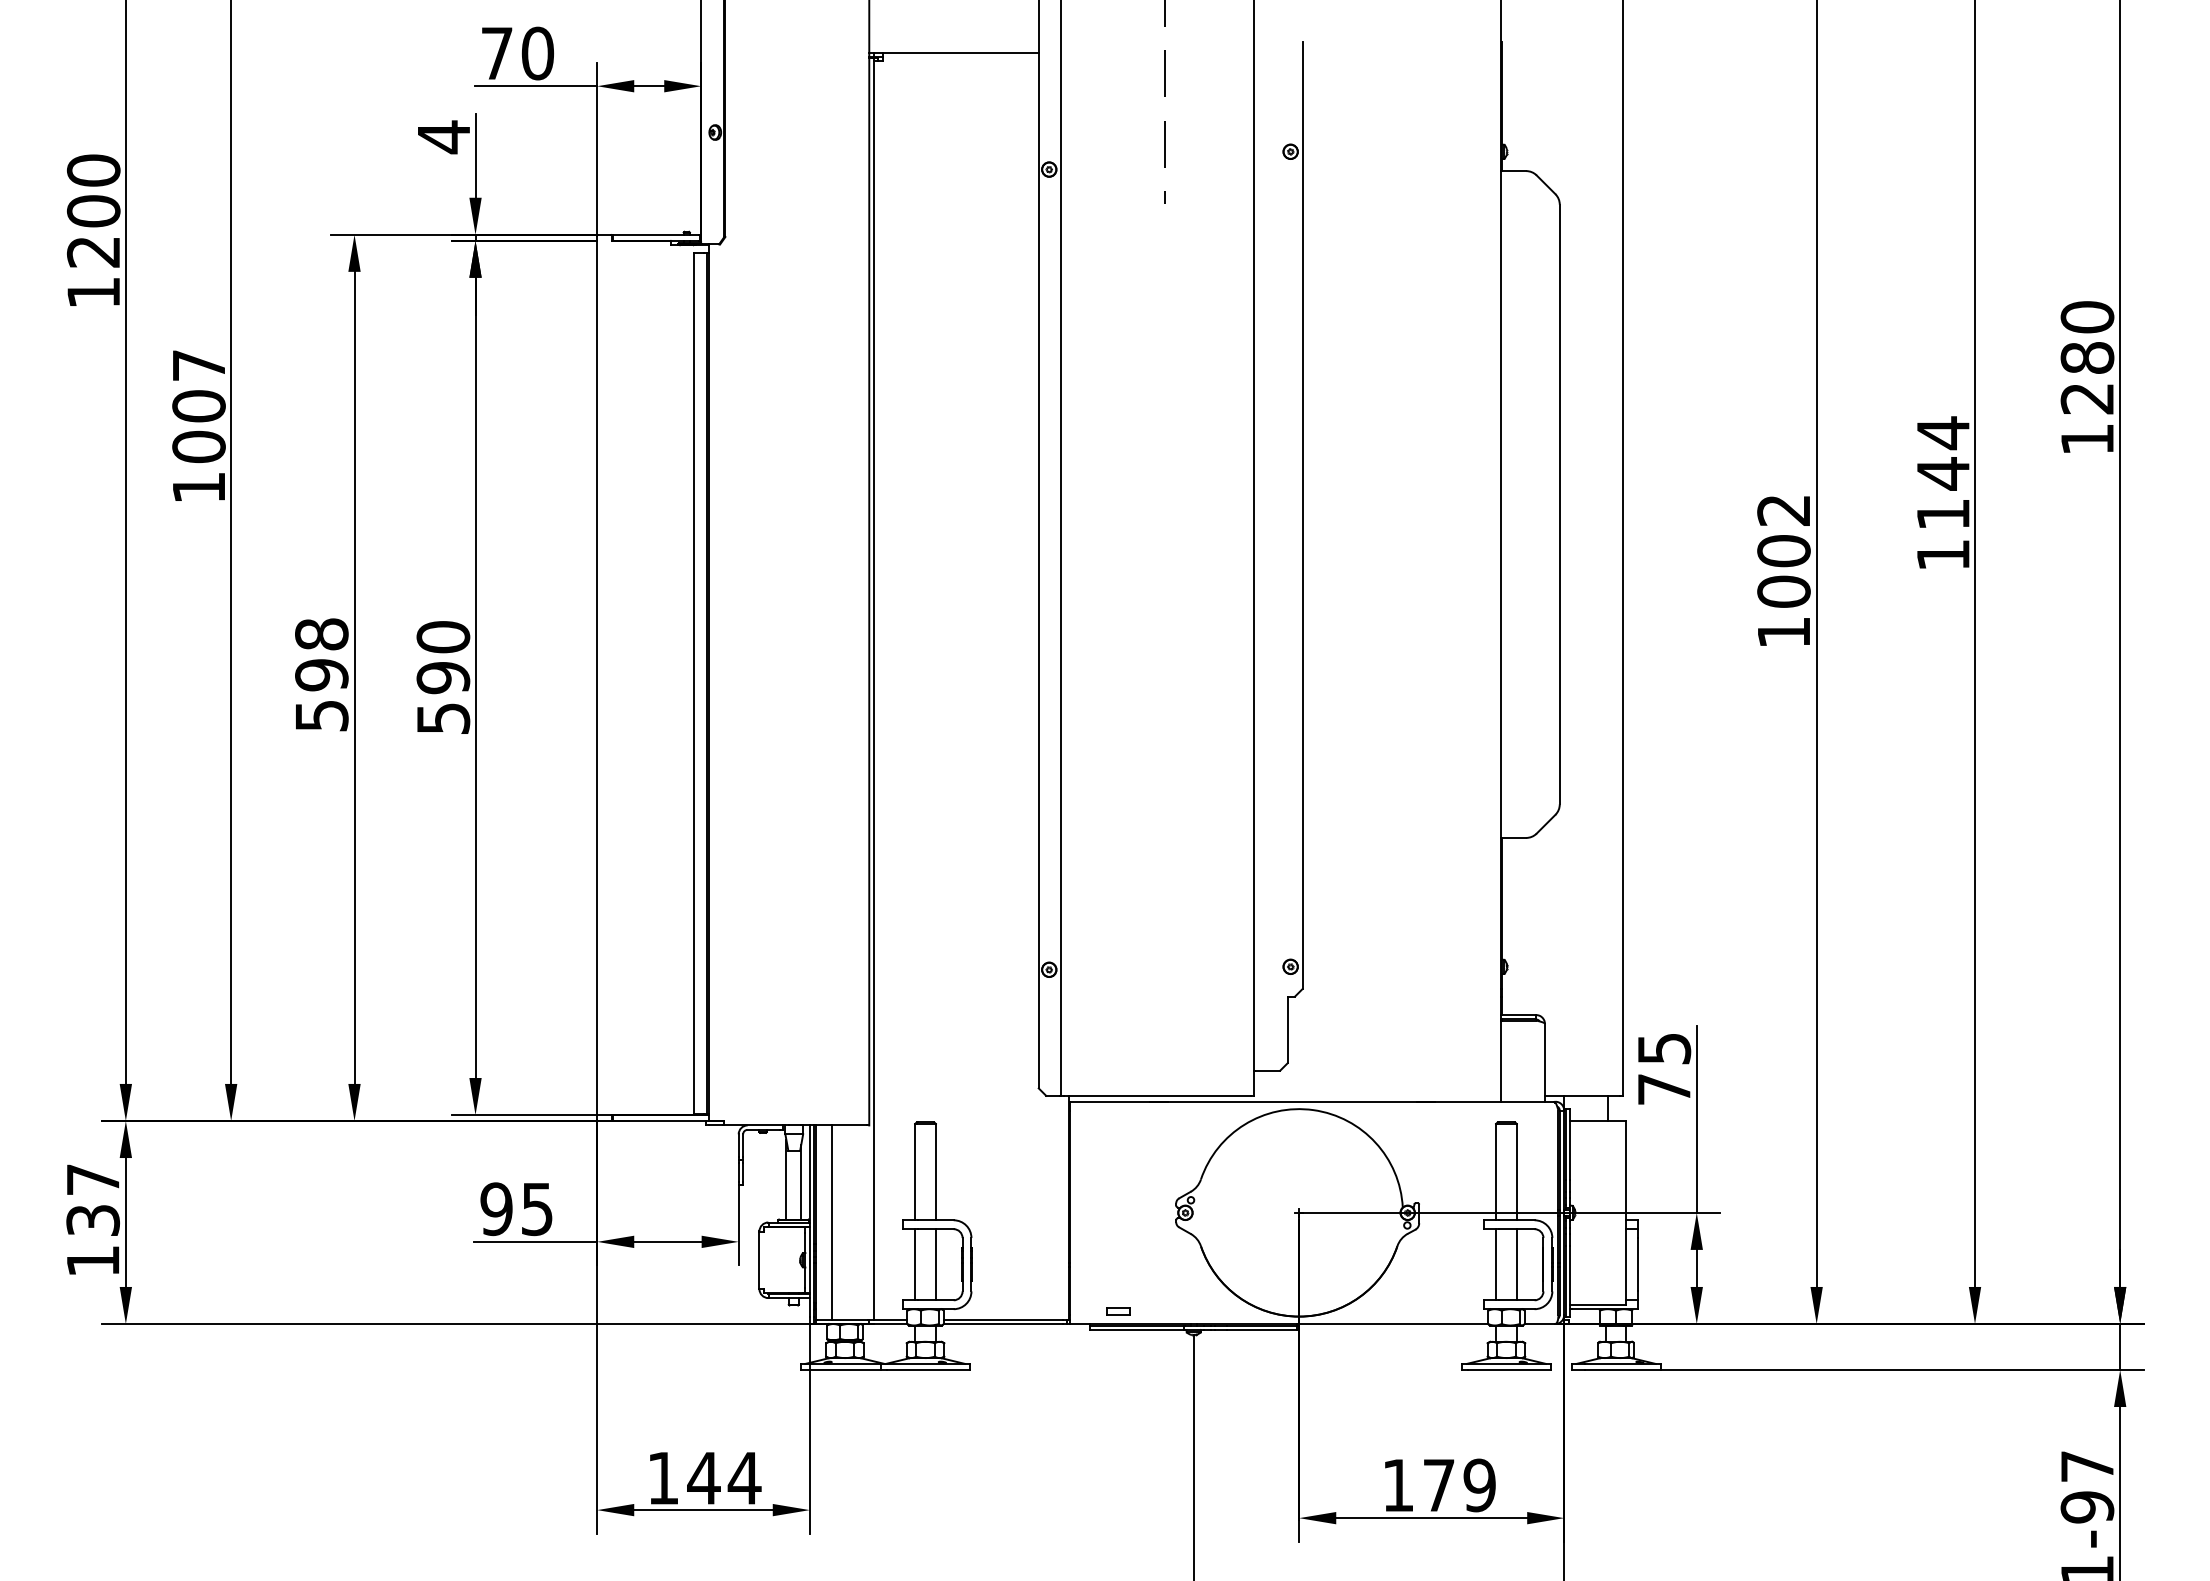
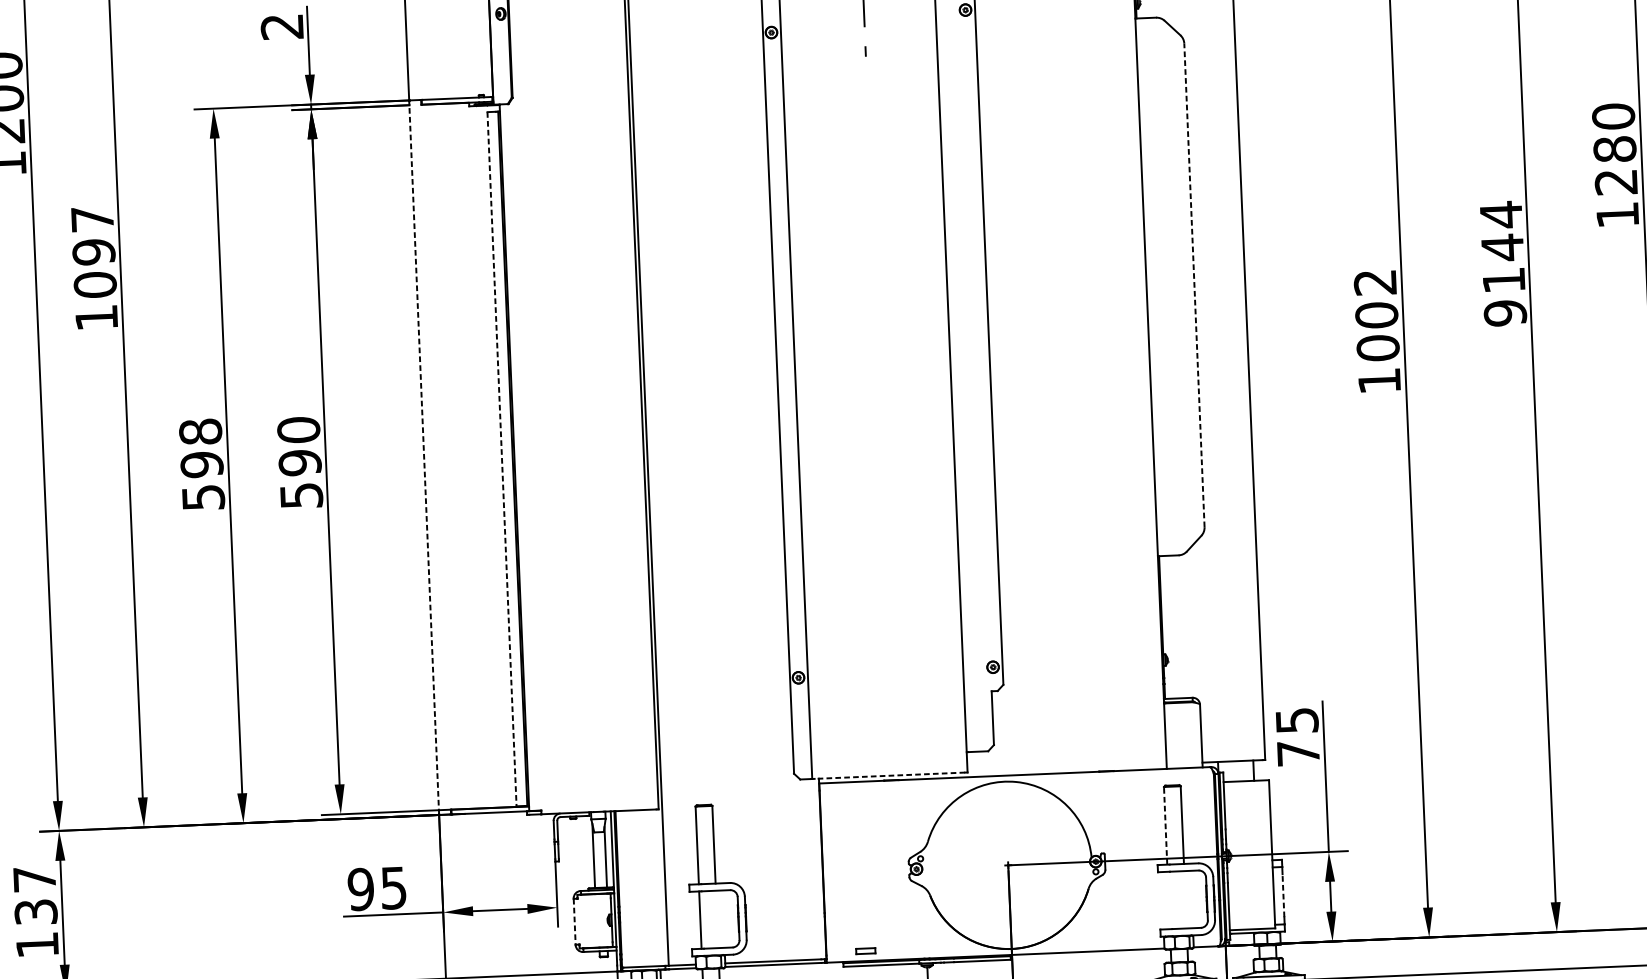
text: (443, 137) -> (281, 27), 4 -> 2
text: (198, 406) -> (93, 252), 1007 -> 1097
line: (1559, 504) -> (1194, 285), solid -> dashed
text: (1943, 555) -> (1505, 313), 1144 -> 9144
line: (597, 677) -> (424, 457), solid -> dashed
line: (693, 684) -> (502, 459), solid -> dashed
line: (1156, 1095) -> (889, 775), solid -> dashed
line: (1496, 1171) -> (1165, 825), solid -> dashed
line: (831, 1222) -> (631, 888), removed
line: (759, 1260) -> (574, 921), solid -> dashed
line: (935, 1264) -> (716, 919), removed
line: (1496, 1264) -> (1169, 900), removed
line: (1516, 1264) -> (1185, 899), removed
line: (1638, 1264) -> (1283, 895), solid -> dashed

